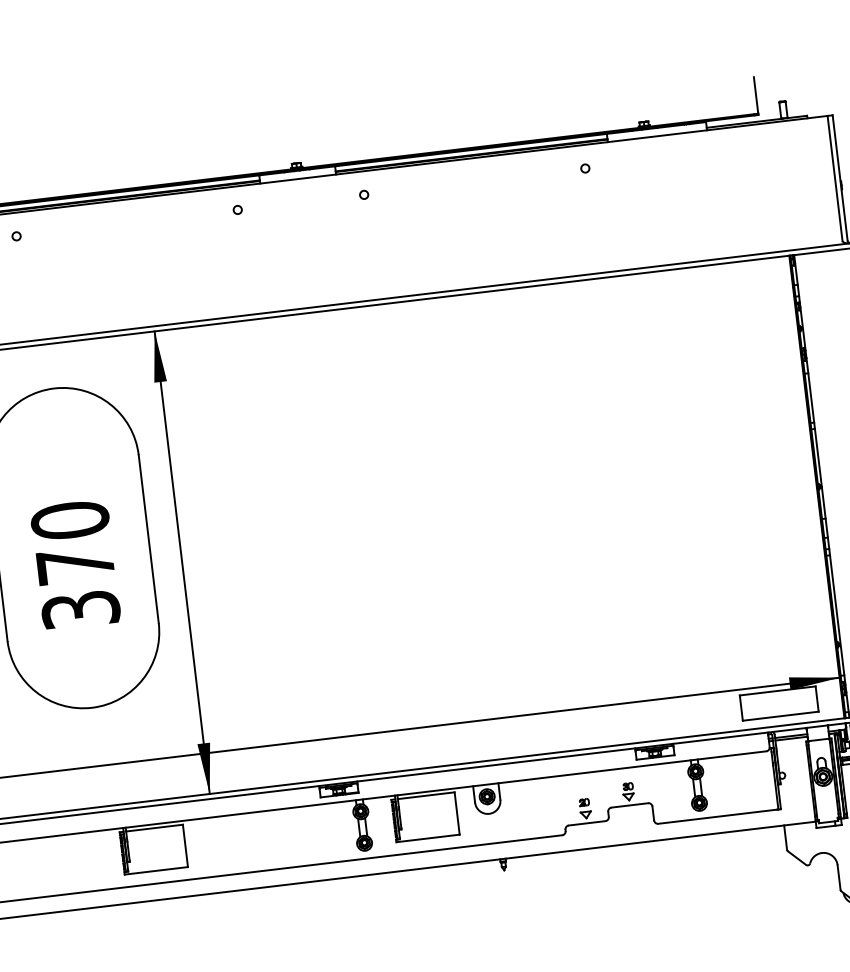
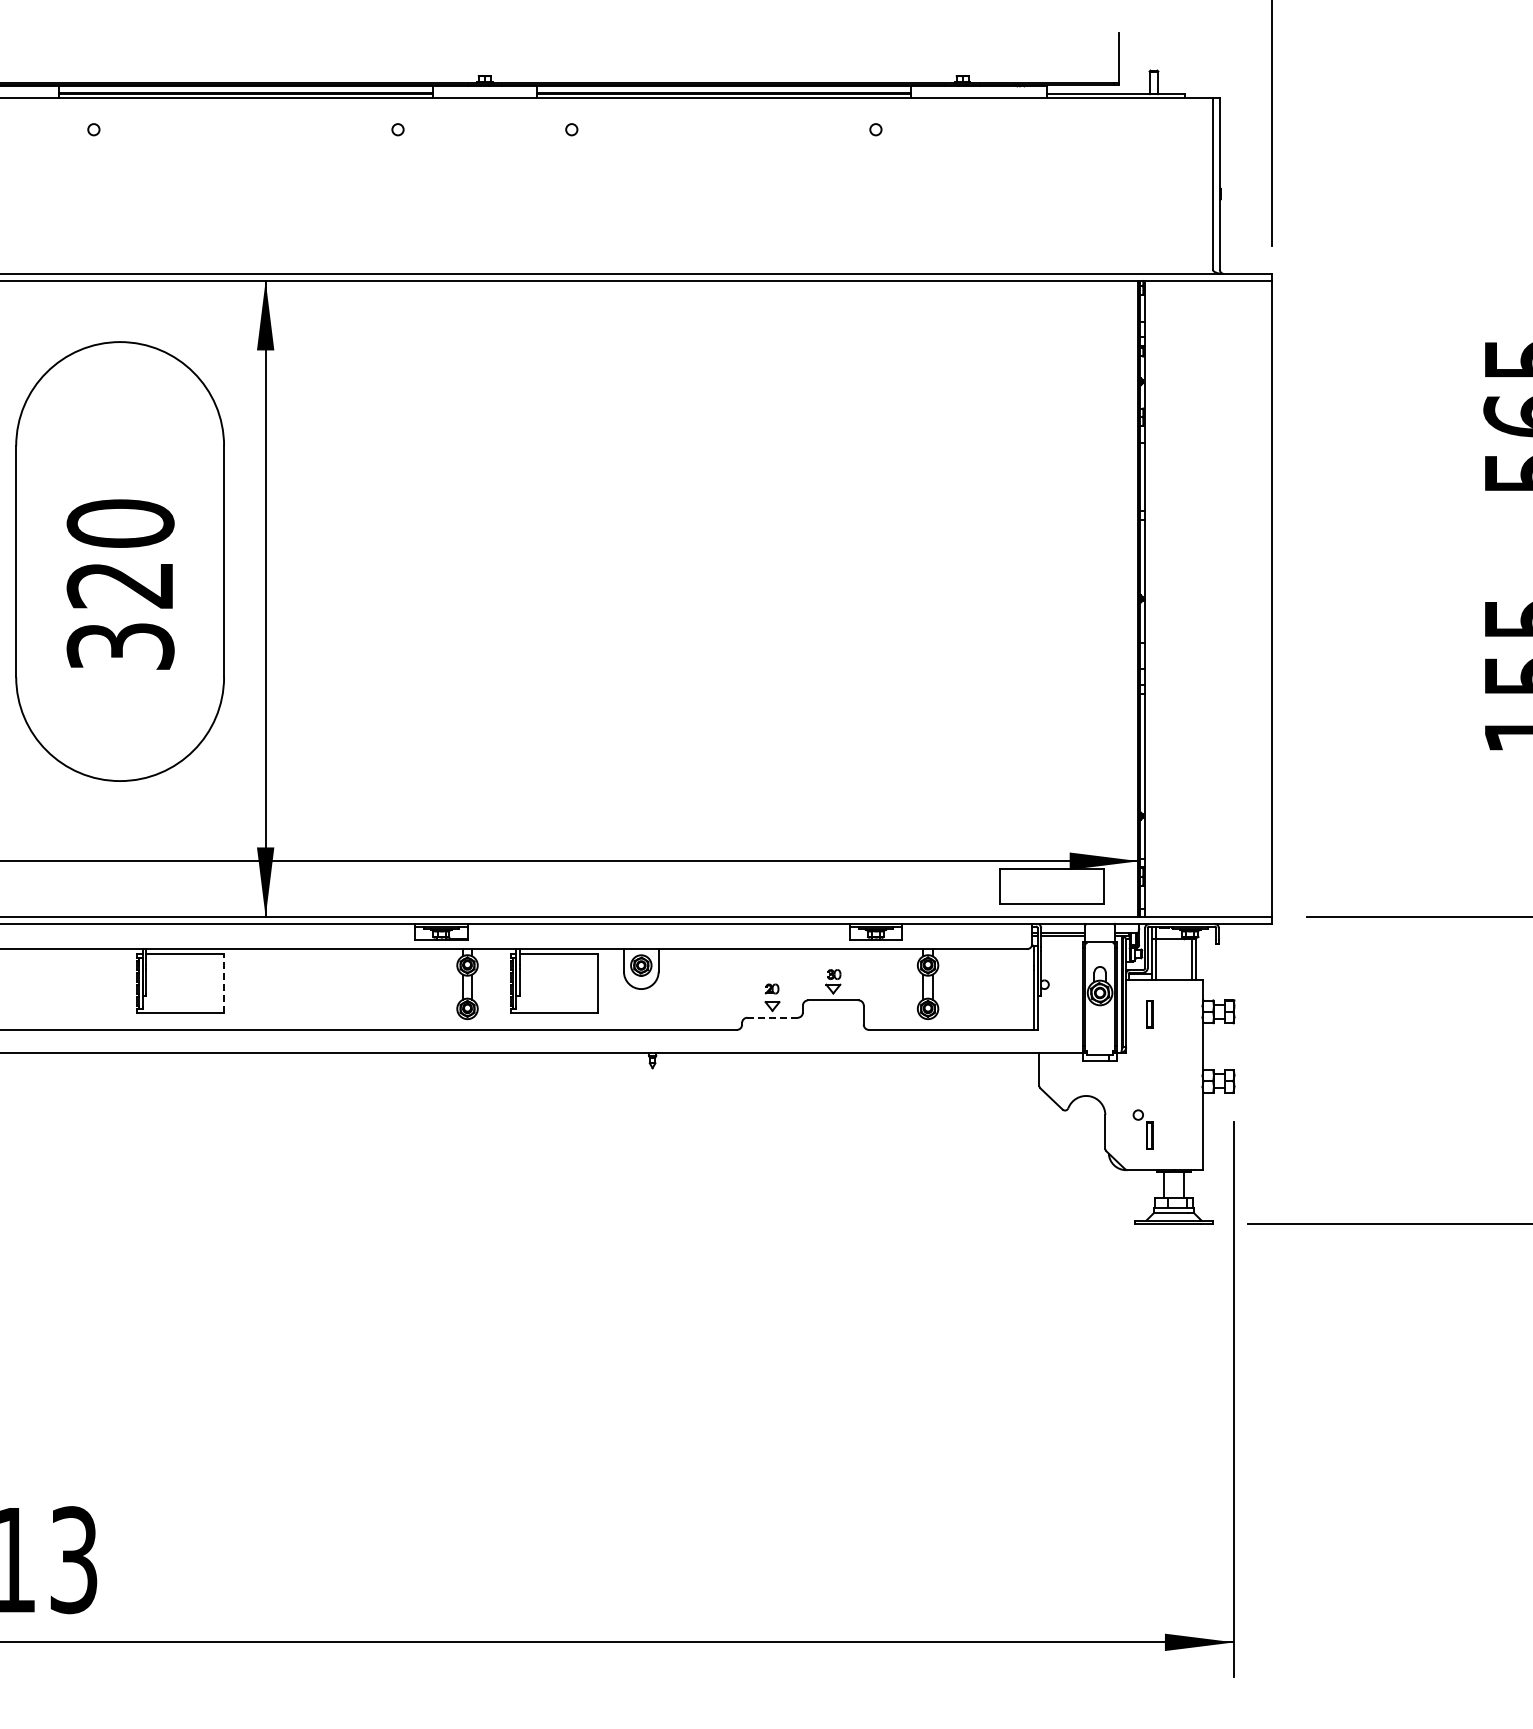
text: (74, 565) -> (119, 585), 370 -> 320
line: (587, 823) -> (772, 1017), solid -> dashed
line: (185, 845) -> (224, 982), solid -> dashed

